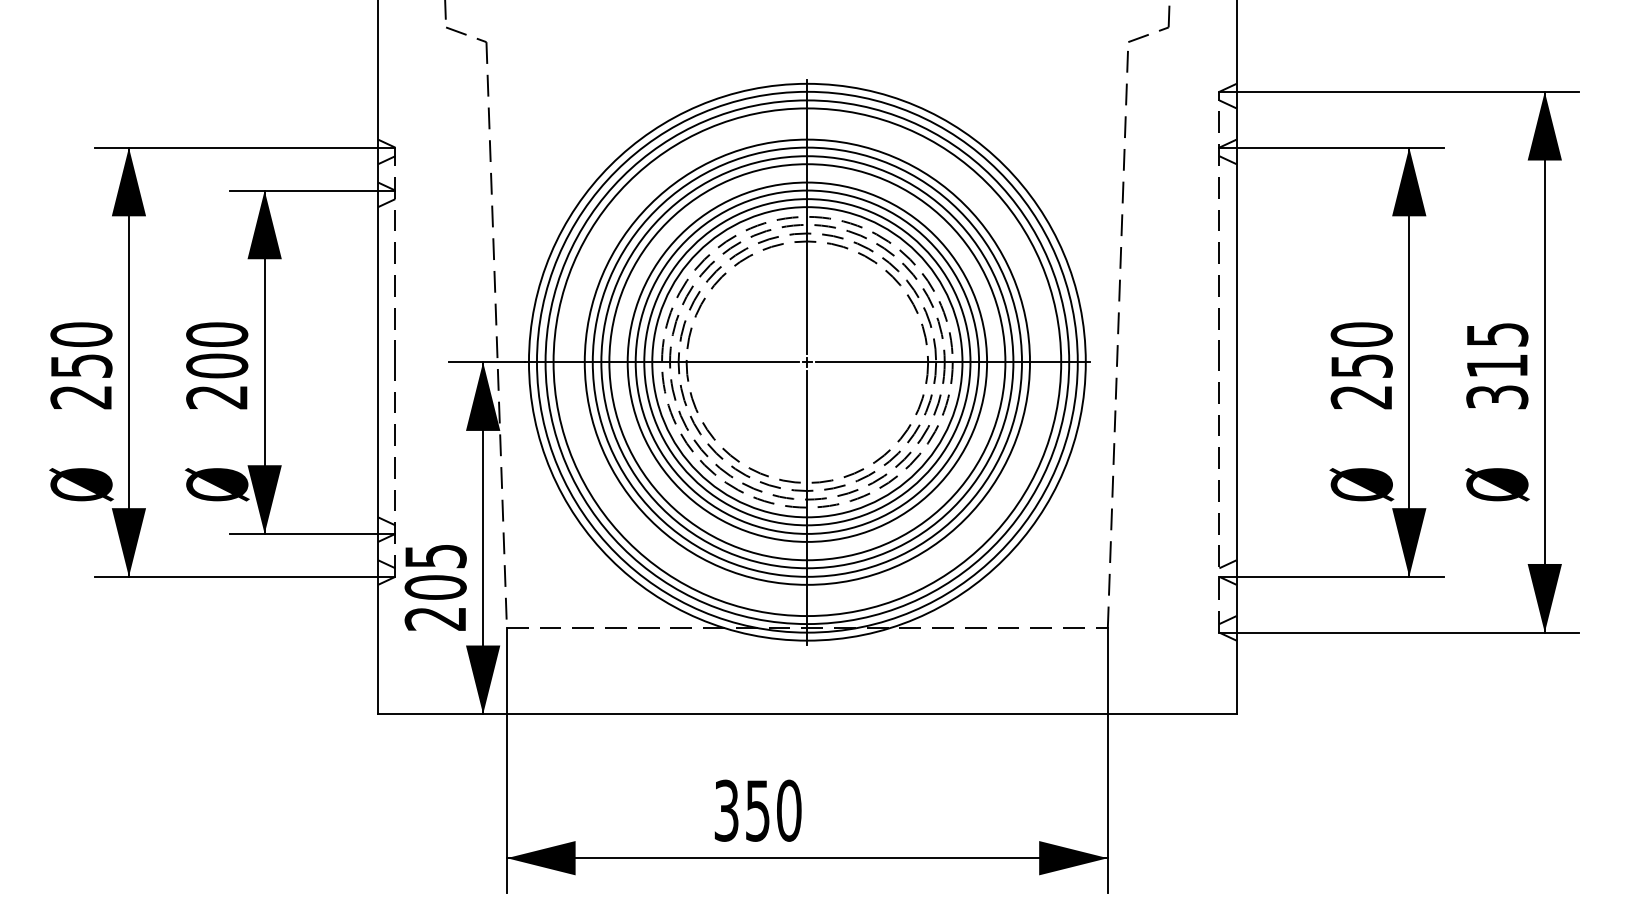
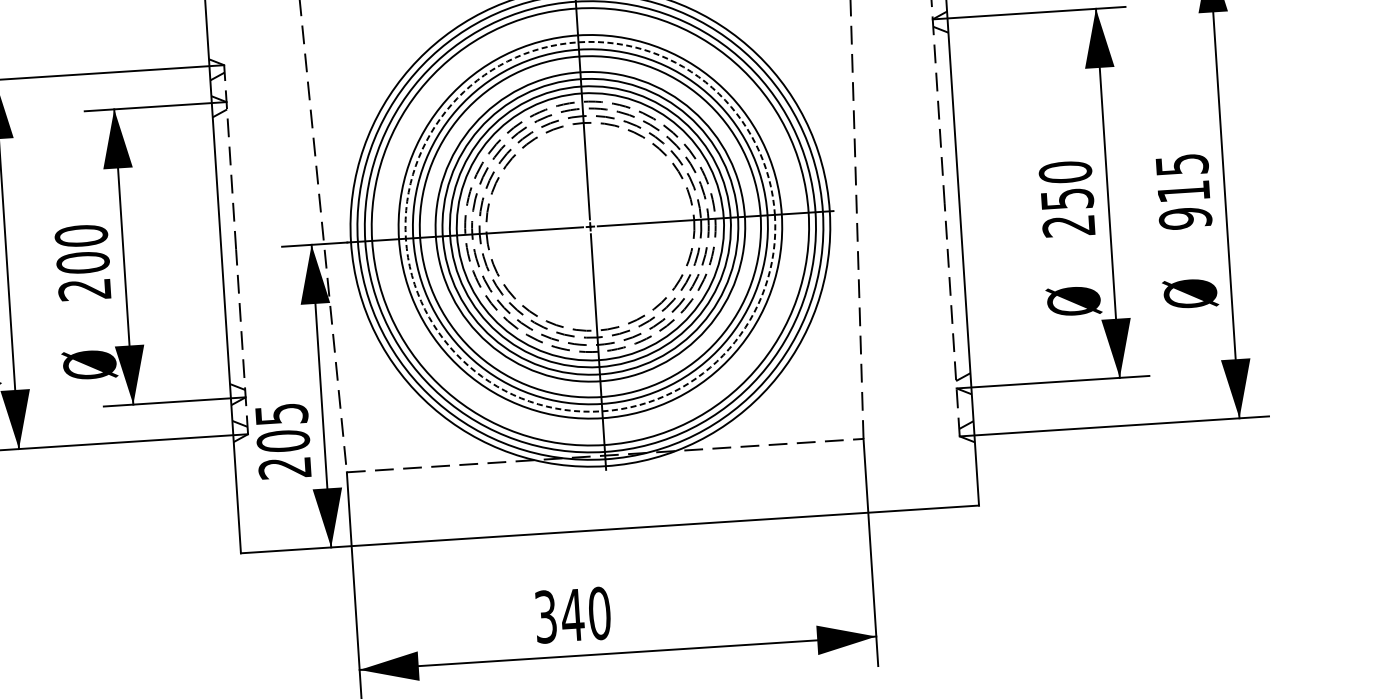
circle: (806, 361) -> (589, 226), solid -> dashed
text: (1497, 397) -> (1185, 218), 315 -> 915
text: (757, 810) -> (572, 615), 350 -> 340

